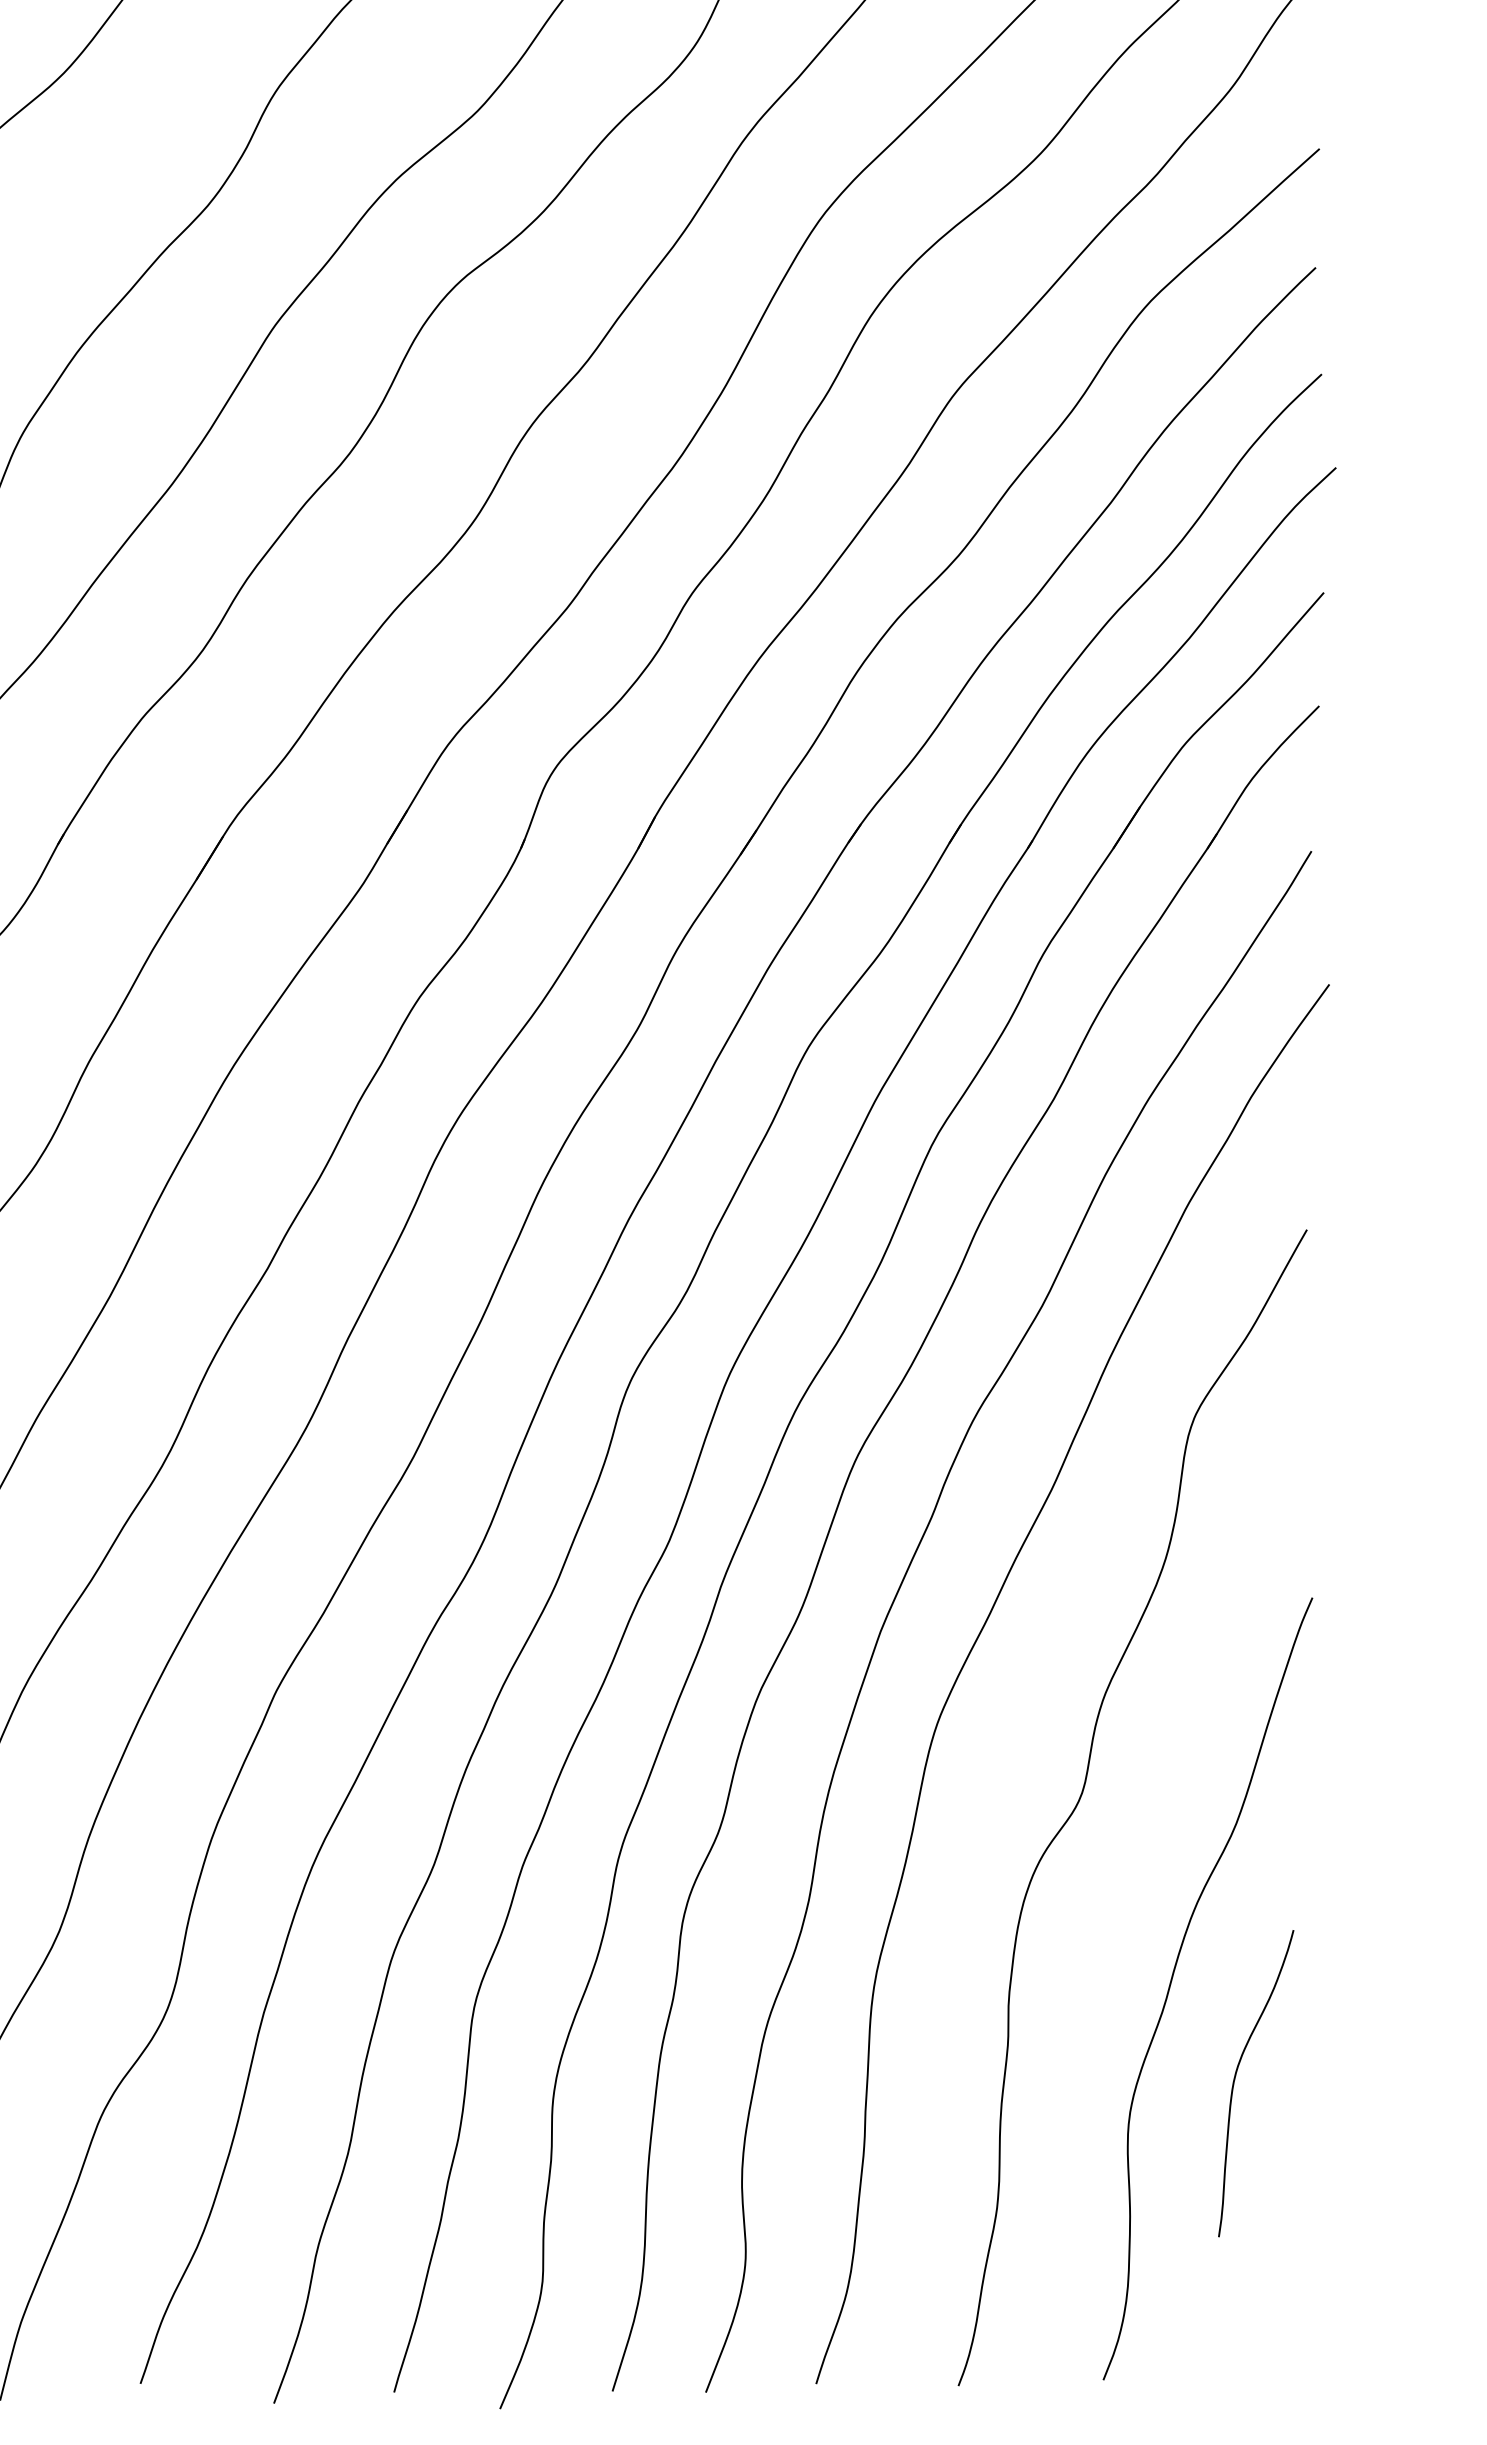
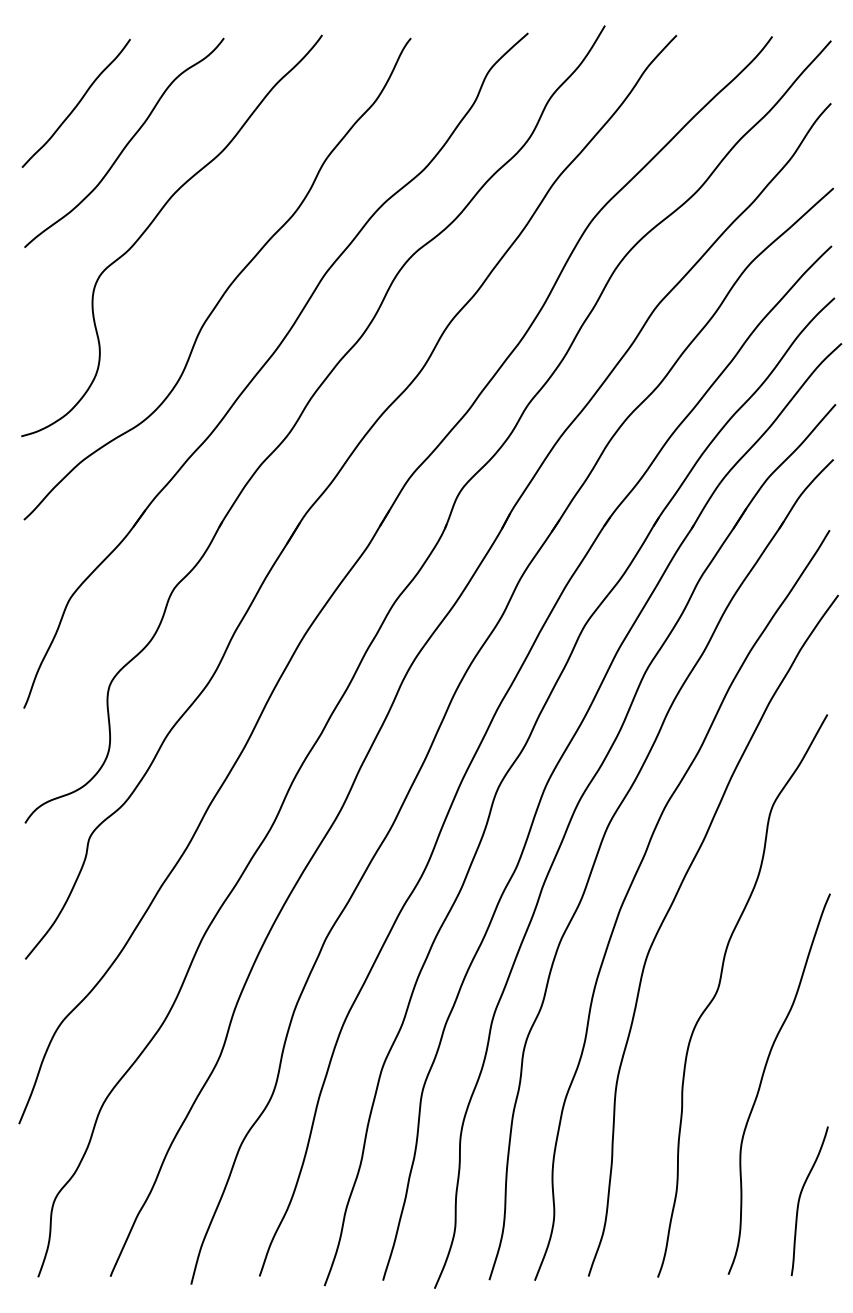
curve: (1237, 2079) -> (800, 1199), moved

